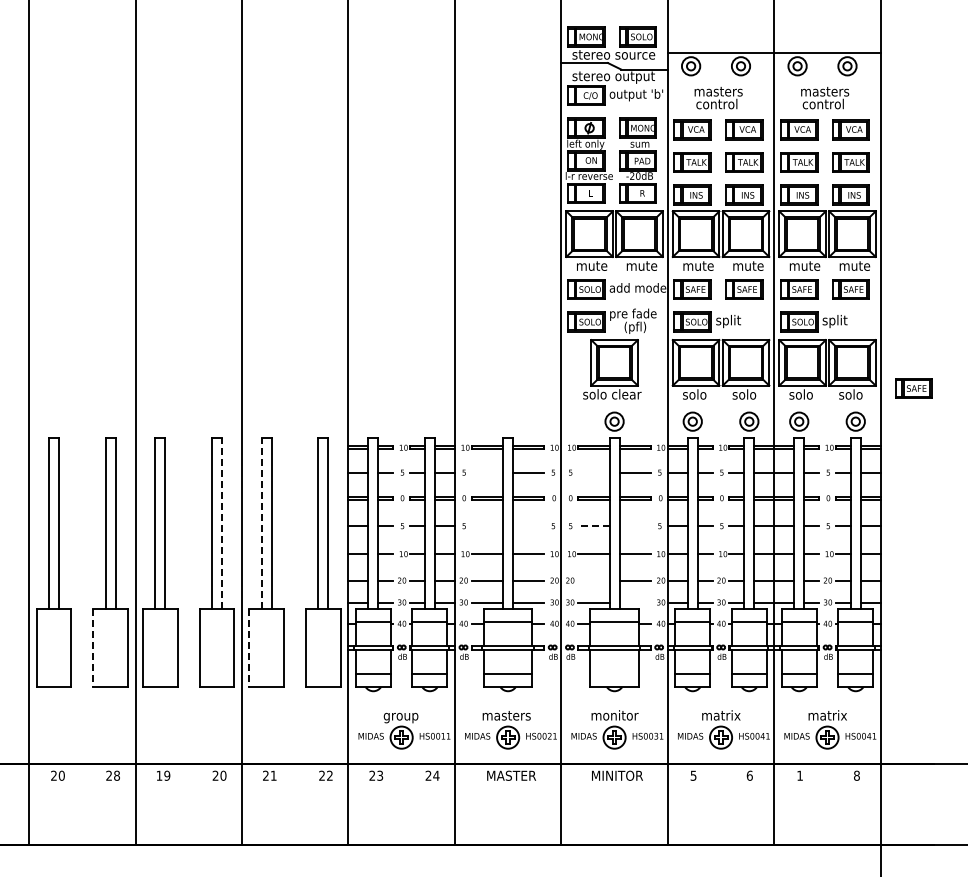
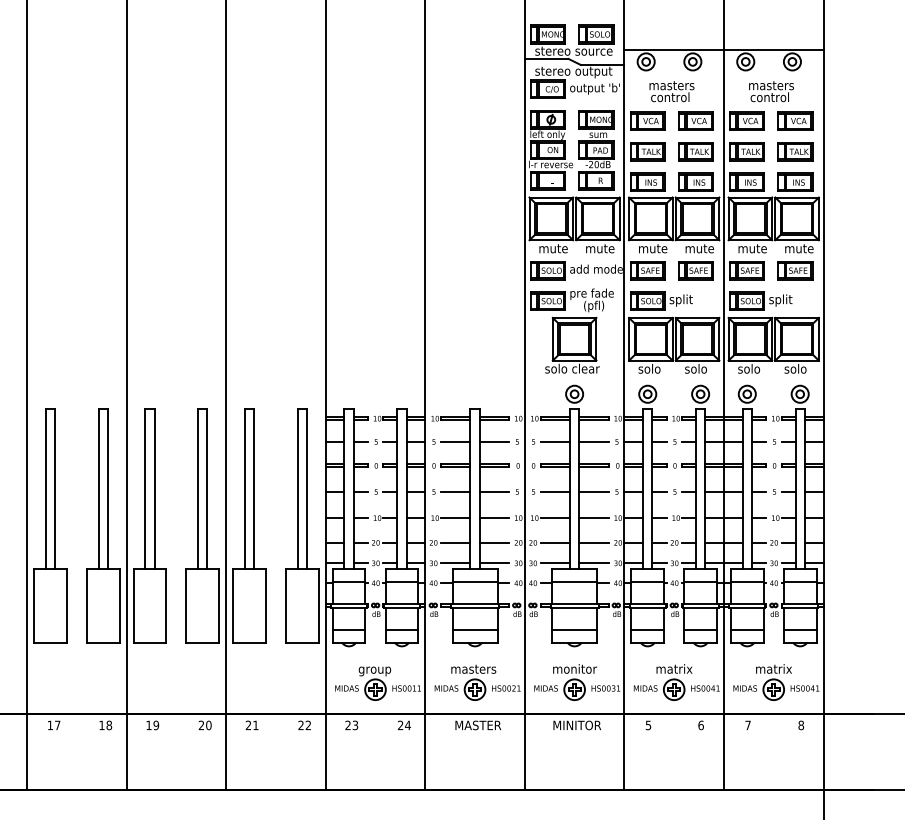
part: (913, 388) -> (854, 363), removed
line: (487, 472) -> (455, 441), added
line: (593, 472) -> (554, 441), added
line: (222, 523) -> (207, 489), dashed -> solid
line: (261, 523) -> (244, 489), dashed -> solid
line: (487, 526) -> (455, 492), added
line: (528, 526) -> (494, 492), added
line: (593, 526) -> (554, 492), dashed -> solid
line: (634, 526) -> (593, 492), added
line: (593, 580) -> (554, 542), added
line: (634, 602) -> (593, 563), added
line: (93, 648) -> (87, 606), dashed -> solid
line: (249, 648) -> (233, 606), dashed -> solid
line: (614, 674) -> (574, 630), added
text: (57, 775) -> (53, 725), 20 -> 17
text: (108, 775) -> (101, 725), 28 -> 18
text: (799, 775) -> (747, 725), 1 -> 7

